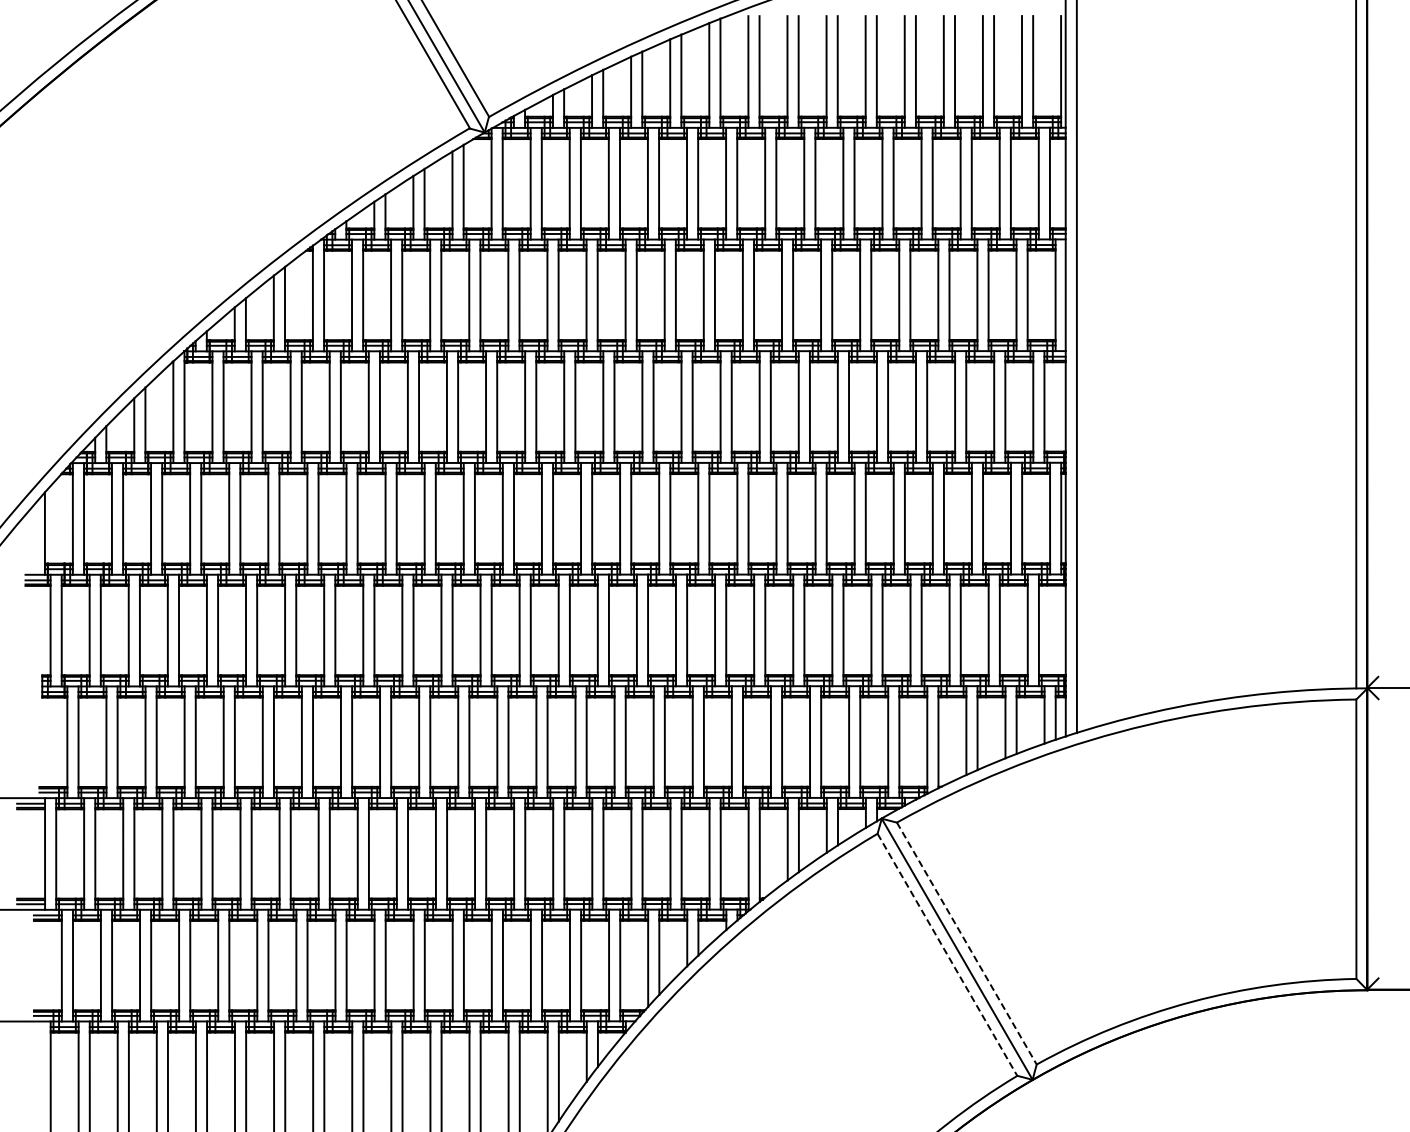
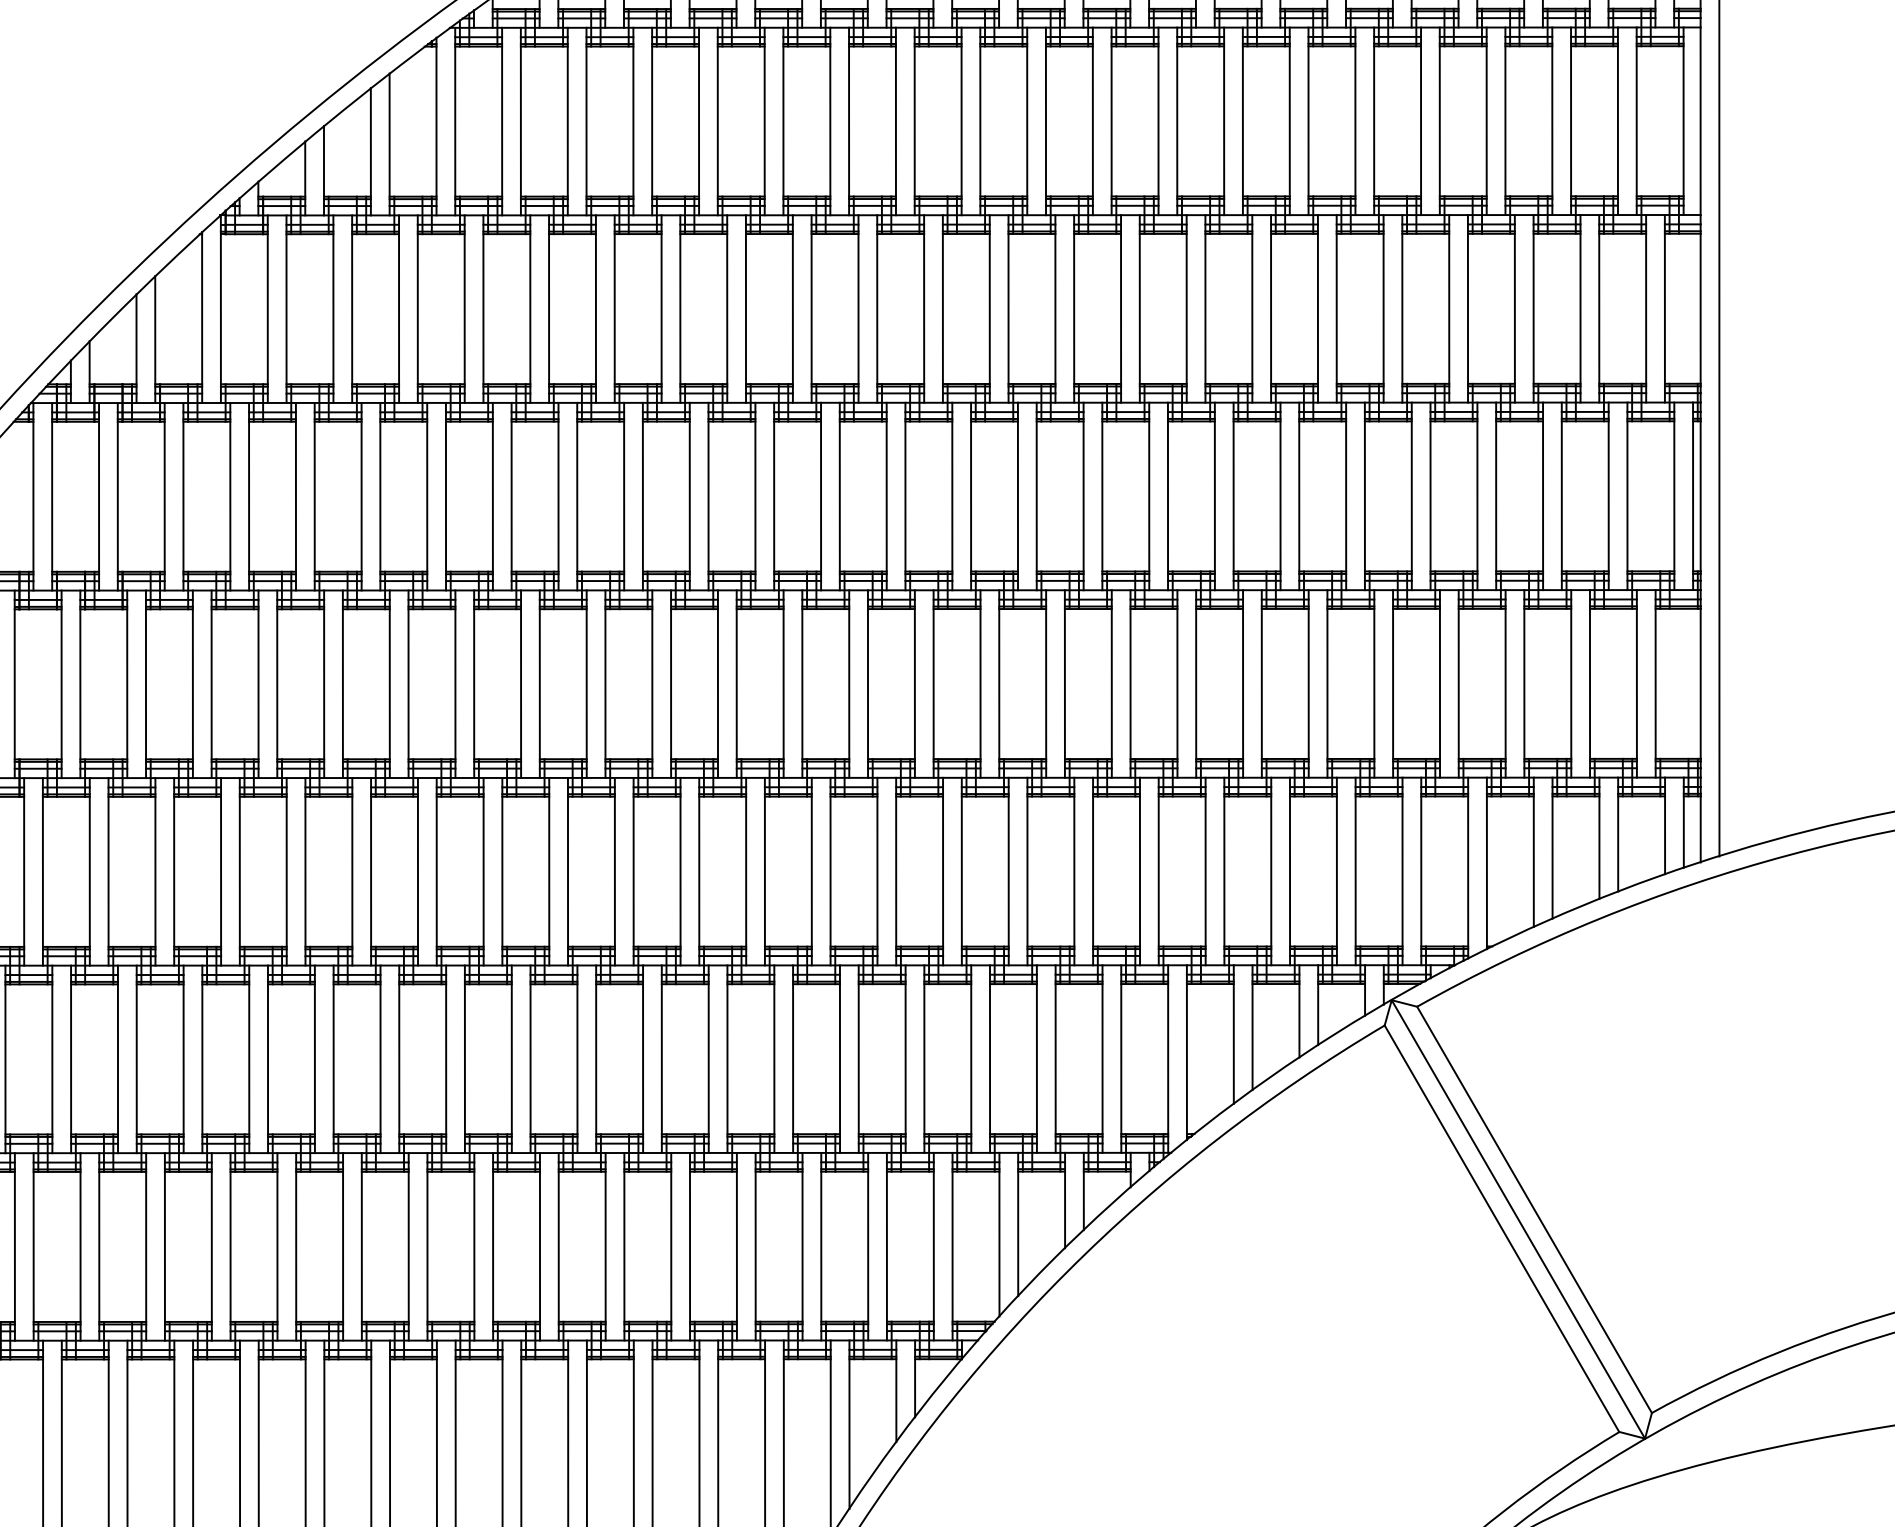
line: (966, 943) -> (1533, 1209), dashed -> solid
line: (947, 954) -> (1502, 1228), dashed -> solid

